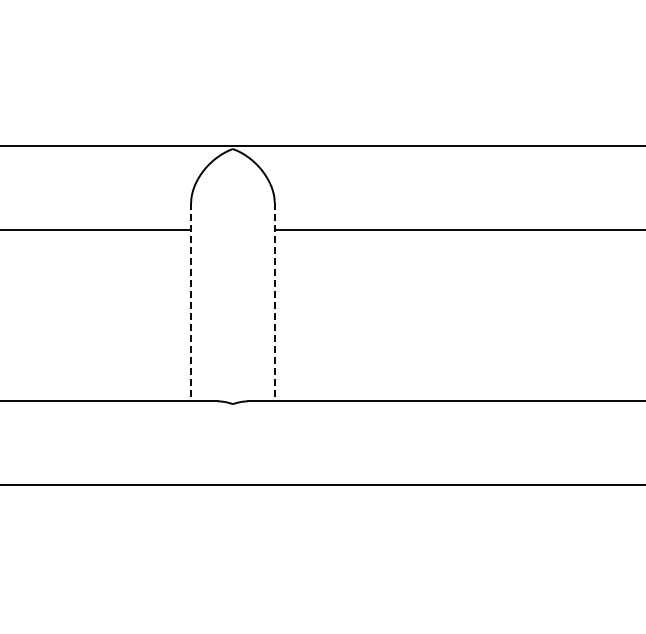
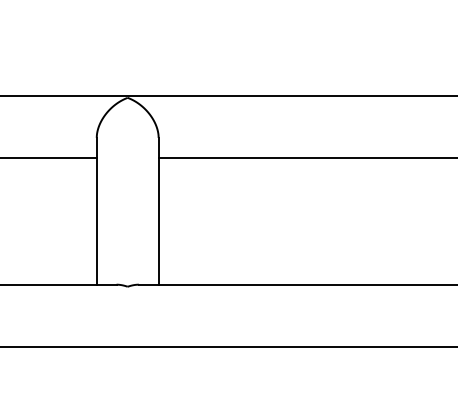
line: (191, 302) -> (97, 211), dashed -> solid
line: (274, 302) -> (158, 211), dashed -> solid

